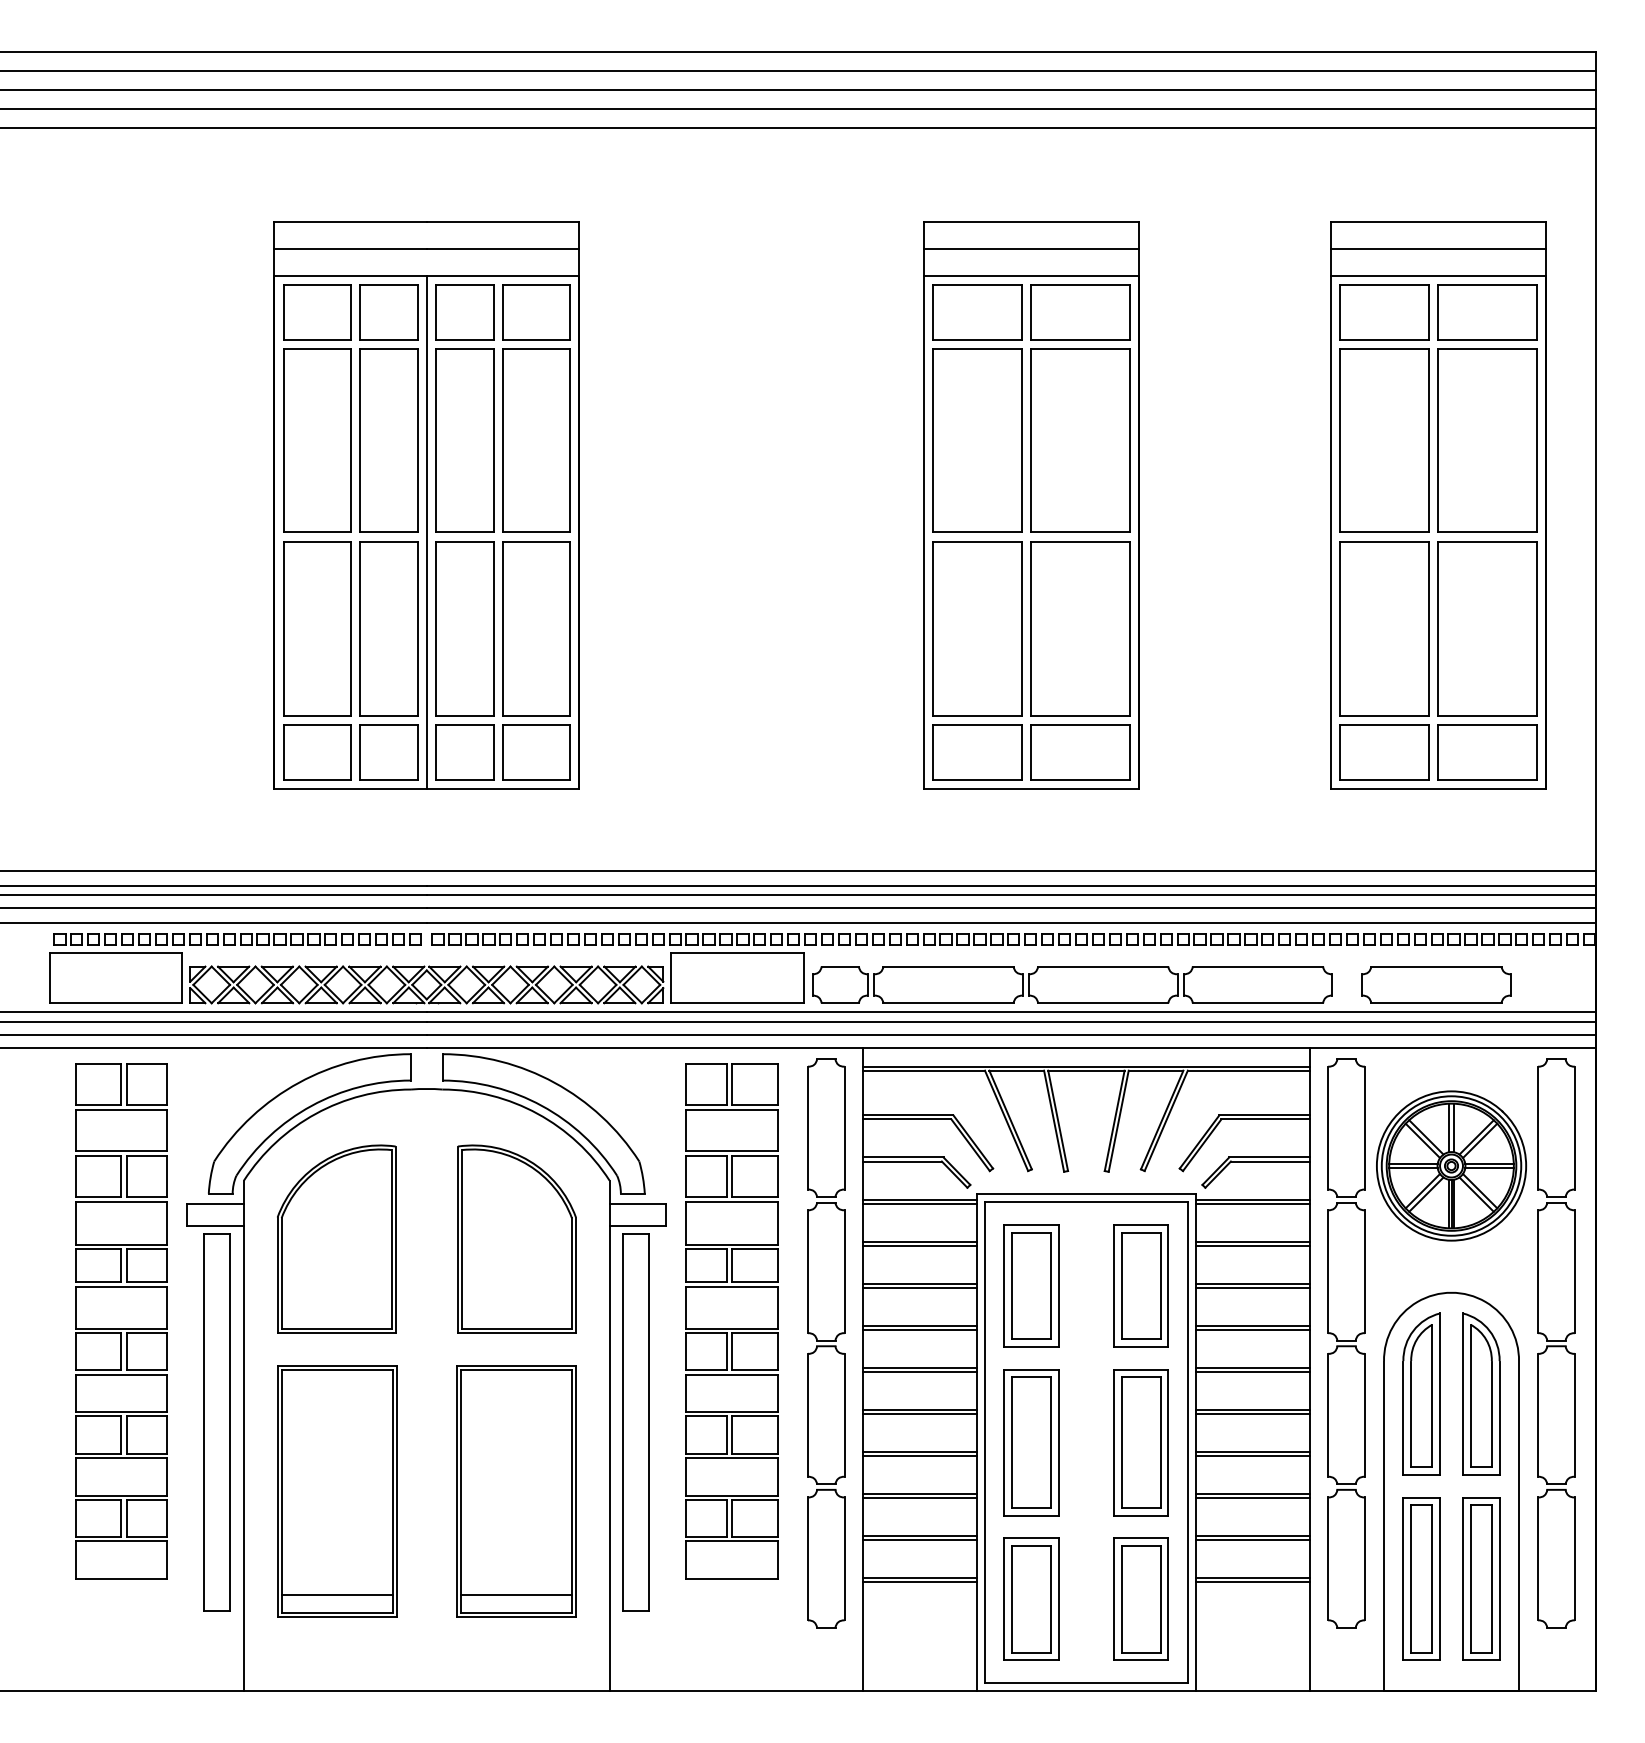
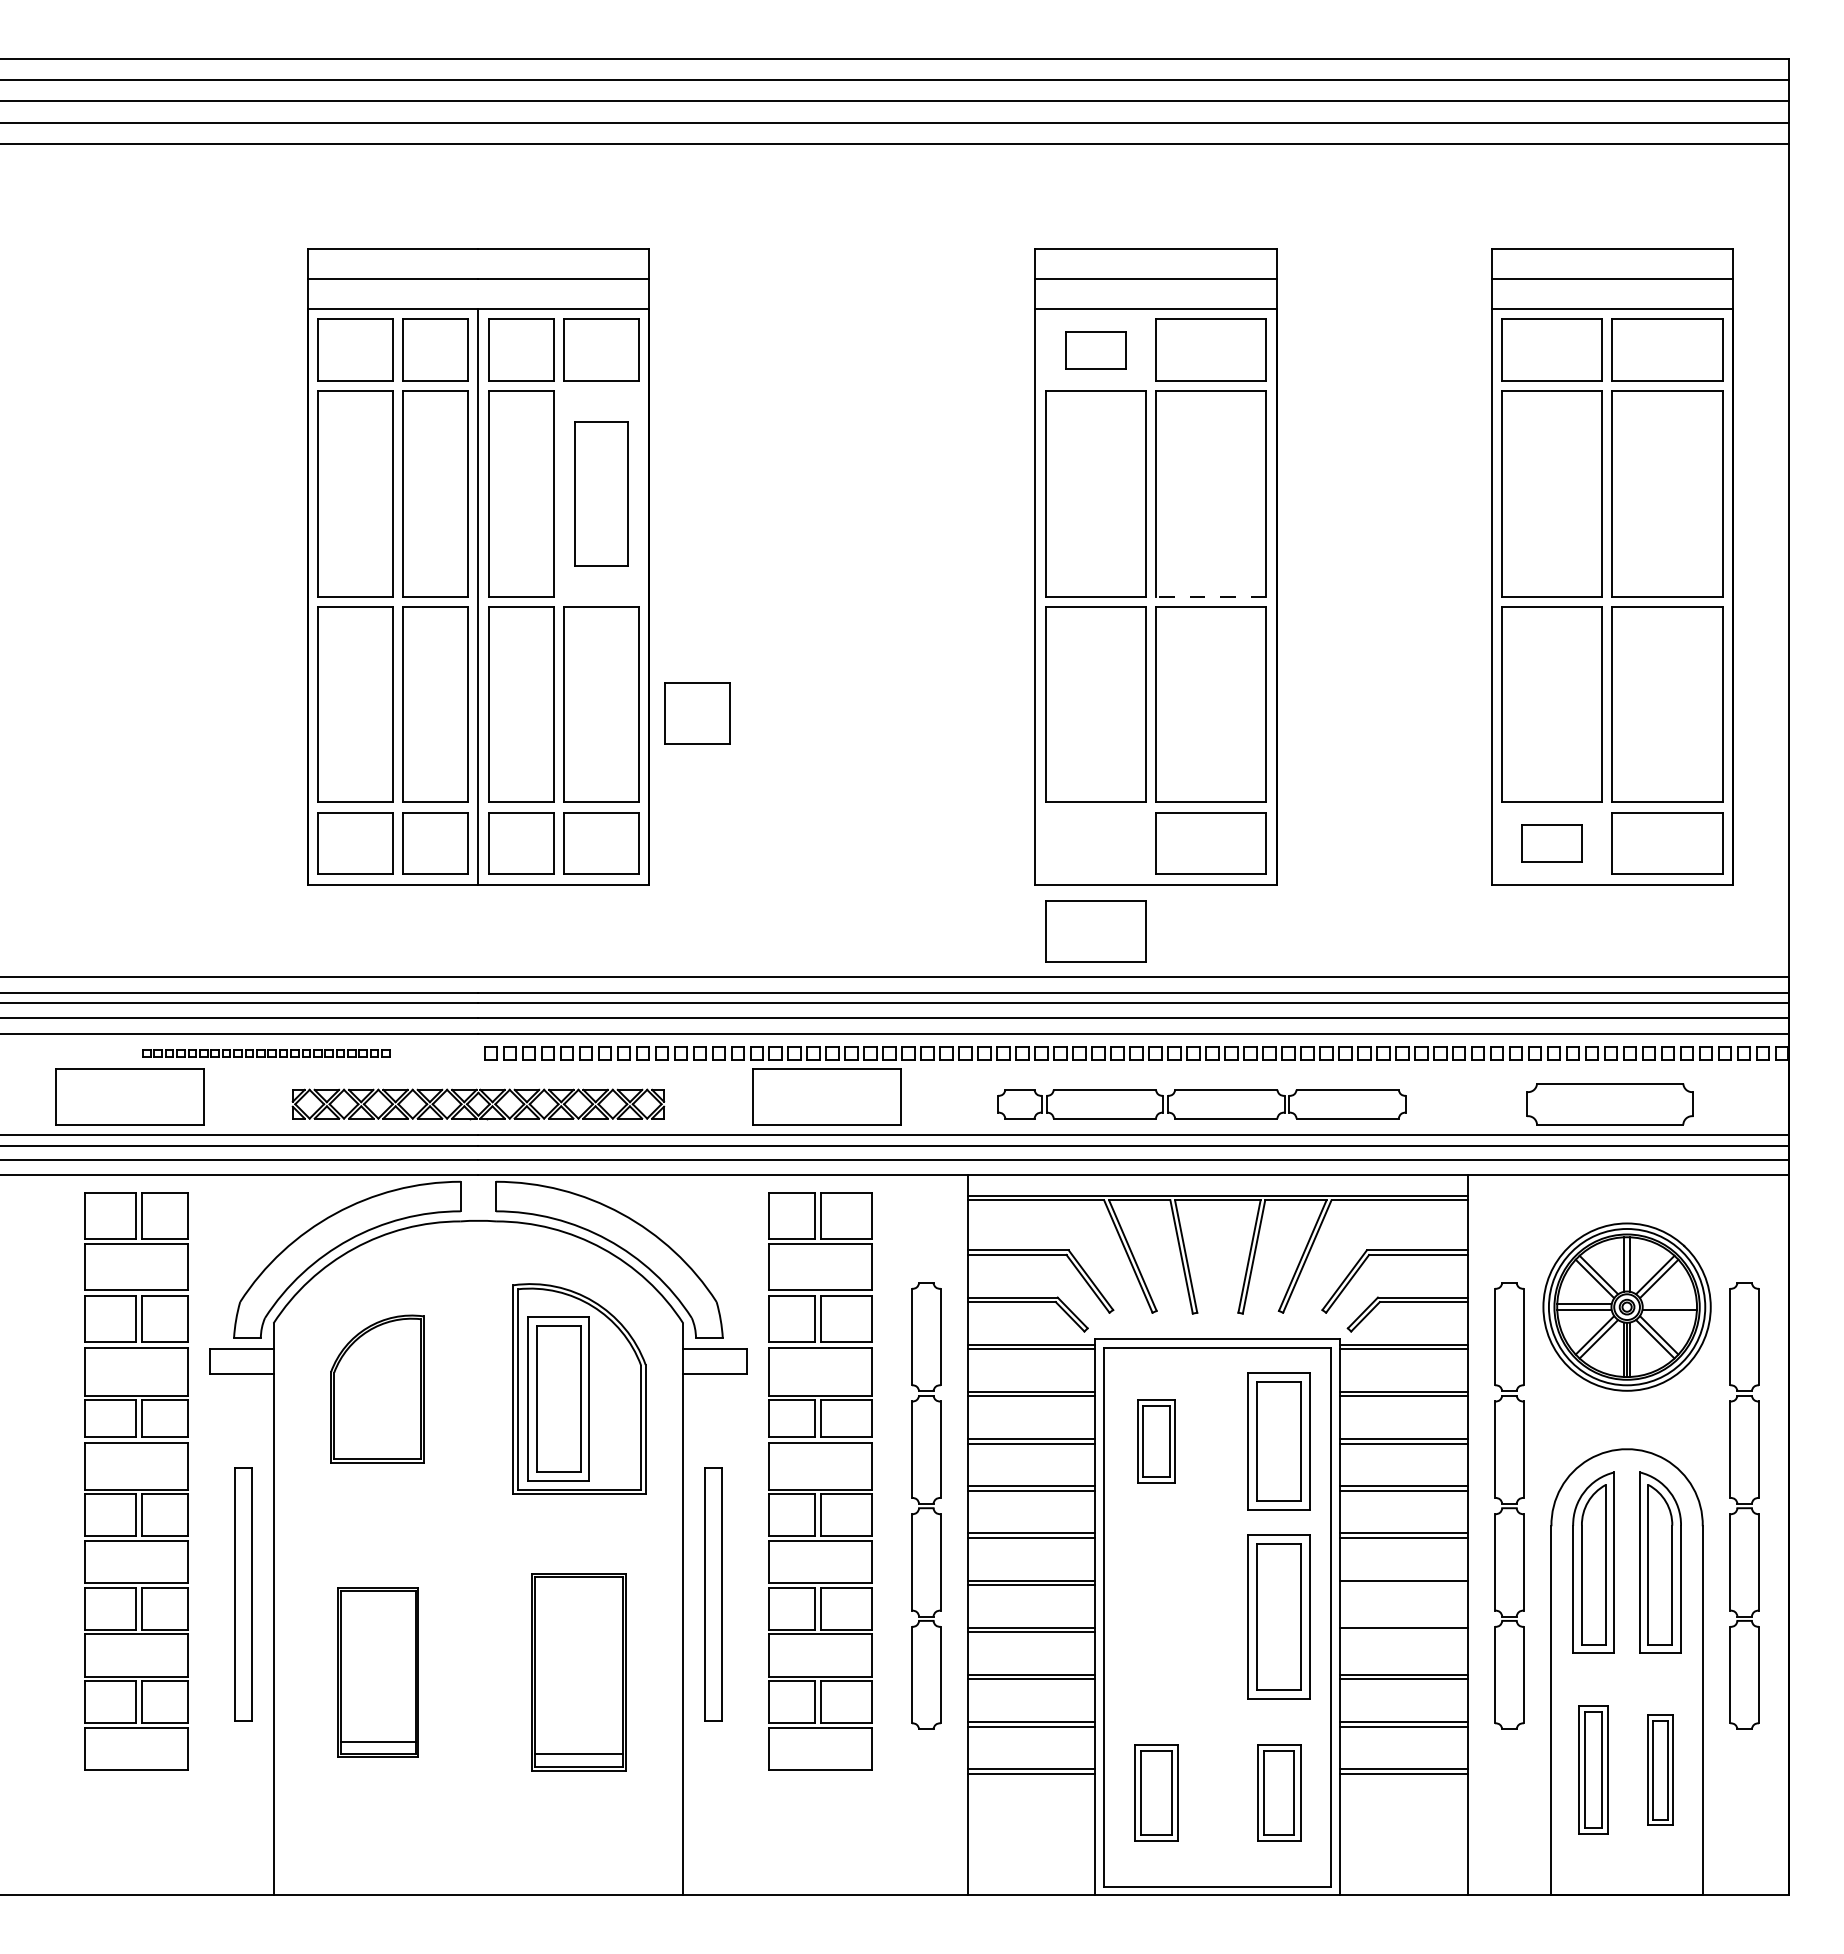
part: (977, 311) -> (1095, 349), size x0.6
part: (536, 440) -> (601, 493), size x0.7
line: (1079, 532) -> (1210, 596), solid -> dashed
part: (622, 636) -> (697, 713), added
part: (977, 752) -> (1095, 931), moved
part: (1384, 752) -> (1551, 843), size x0.6
part: (237, 939) -> (266, 1053), size x0.6
part: (426, 985) -> (478, 1104), size x0.7
part: (1071, 985) -> (1201, 1104), size x0.7
line: (1489, 1163) -> (1669, 1304), removed
part: (336, 1238) -> (377, 1388), size x0.7
part: (1031, 1285) -> (1156, 1441), size x0.6
part: (826, 1342) -> (926, 1505), size x0.7
part: (1346, 1342) -> (1509, 1505), size x0.7
part: (1556, 1342) -> (1744, 1505), size x0.7
line: (1252, 1414) -> (1404, 1585), removed
part: (217, 1422) -> (243, 1594), size x0.6
part: (636, 1422) -> (713, 1594), size x0.6
part: (1031, 1441) -> (558, 1398), moved
line: (1252, 1456) -> (1404, 1632), removed
part: (336, 1491) -> (377, 1672), size x0.6
part: (516, 1491) -> (578, 1672), size x0.7
part: (1421, 1578) -> (1593, 1769), size x0.7
part: (1481, 1578) -> (1660, 1769), size x0.6
part: (1031, 1599) -> (1156, 1792), size x0.7
part: (1140, 1599) -> (1278, 1792), size x0.7

